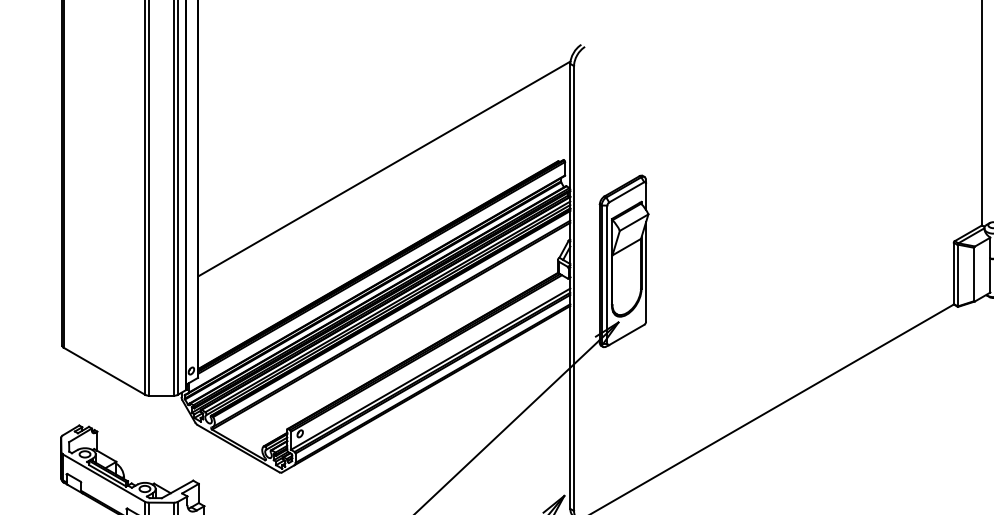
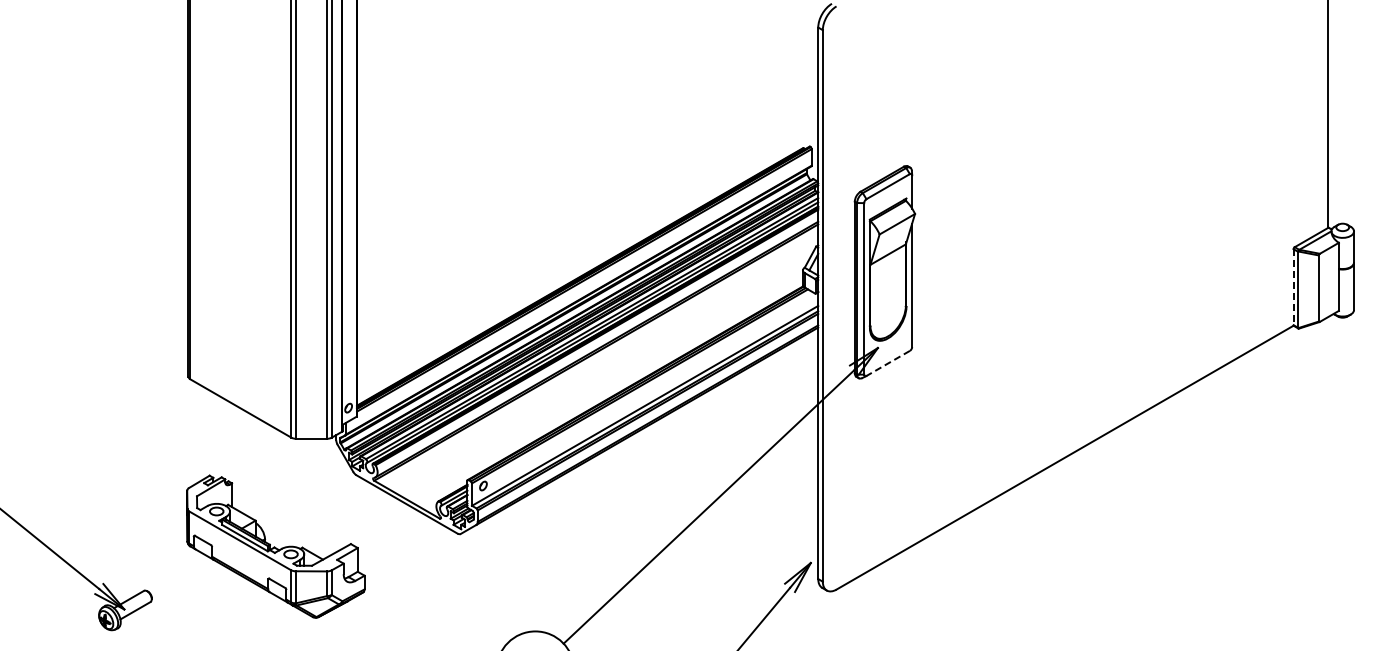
line: (384, 168) -> (587, 157), removed
line: (953, 273) -> (1293, 287), solid -> dashed
line: (626, 335) -> (887, 363), solid -> dashed

